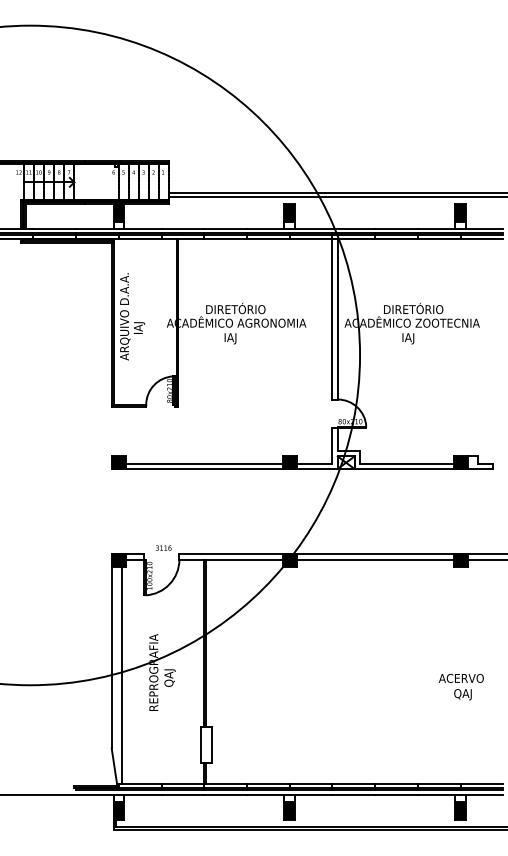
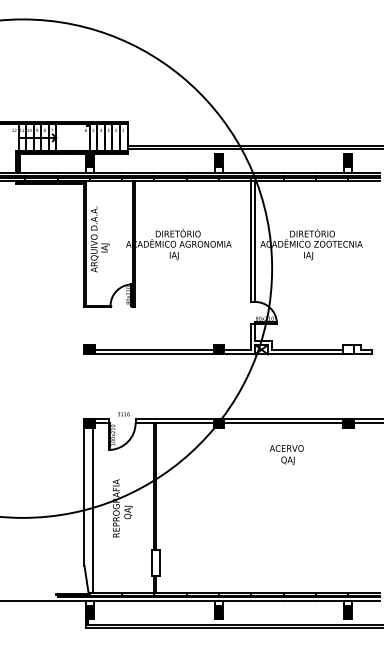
fill: (460, 462) -> (348, 349), removed
text: (461, 686) -> (286, 454), moved

